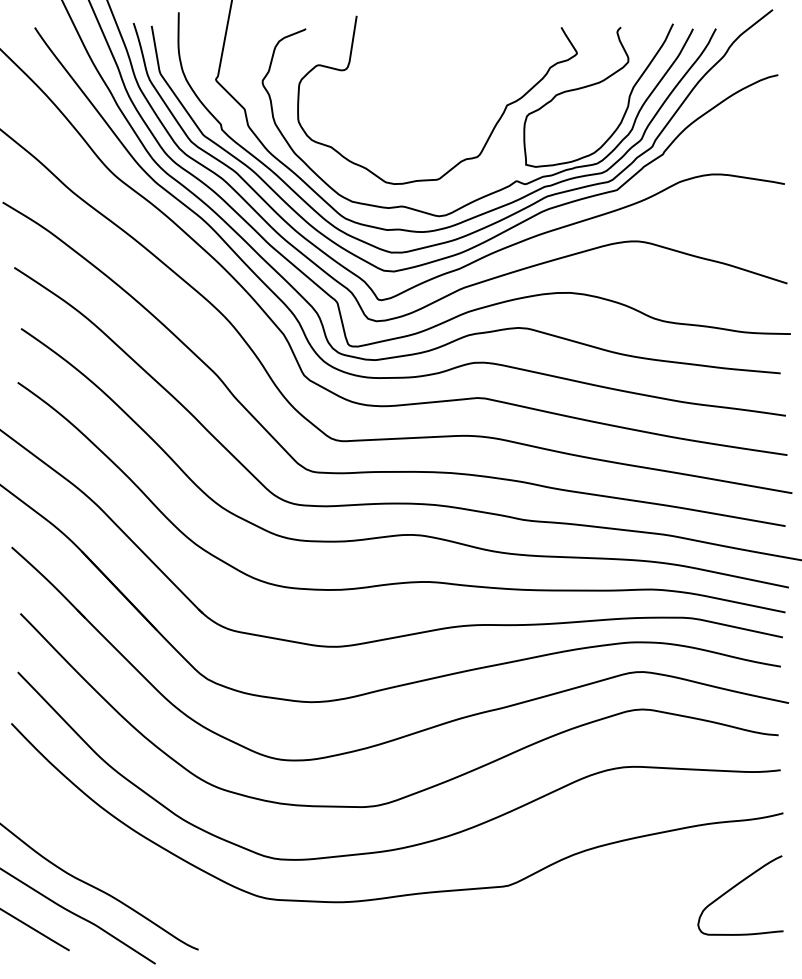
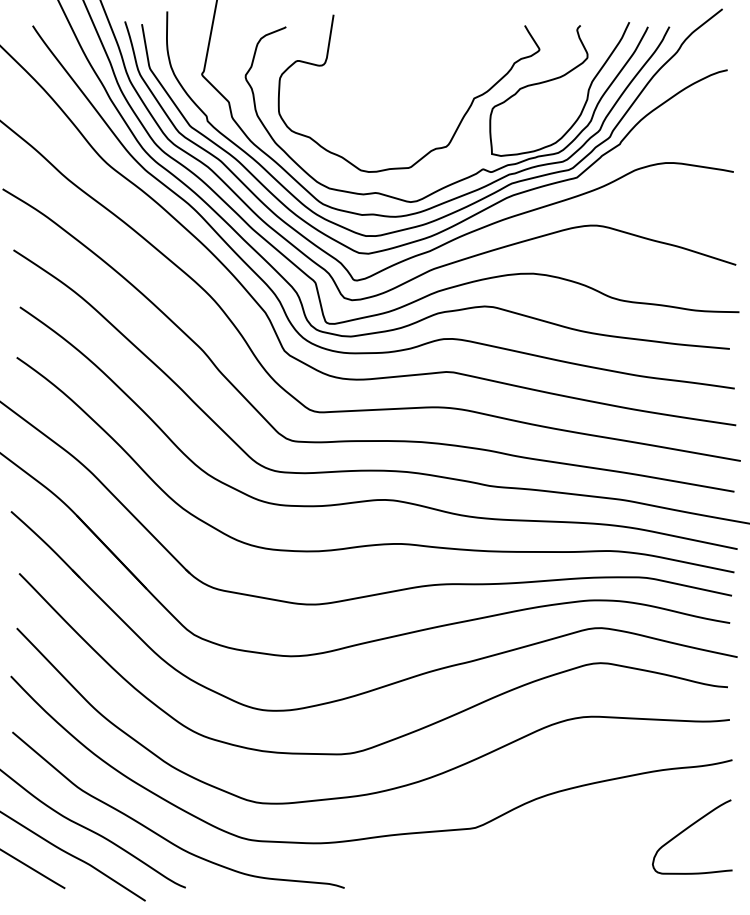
curve: (172, 893) -> (161, 835), added

